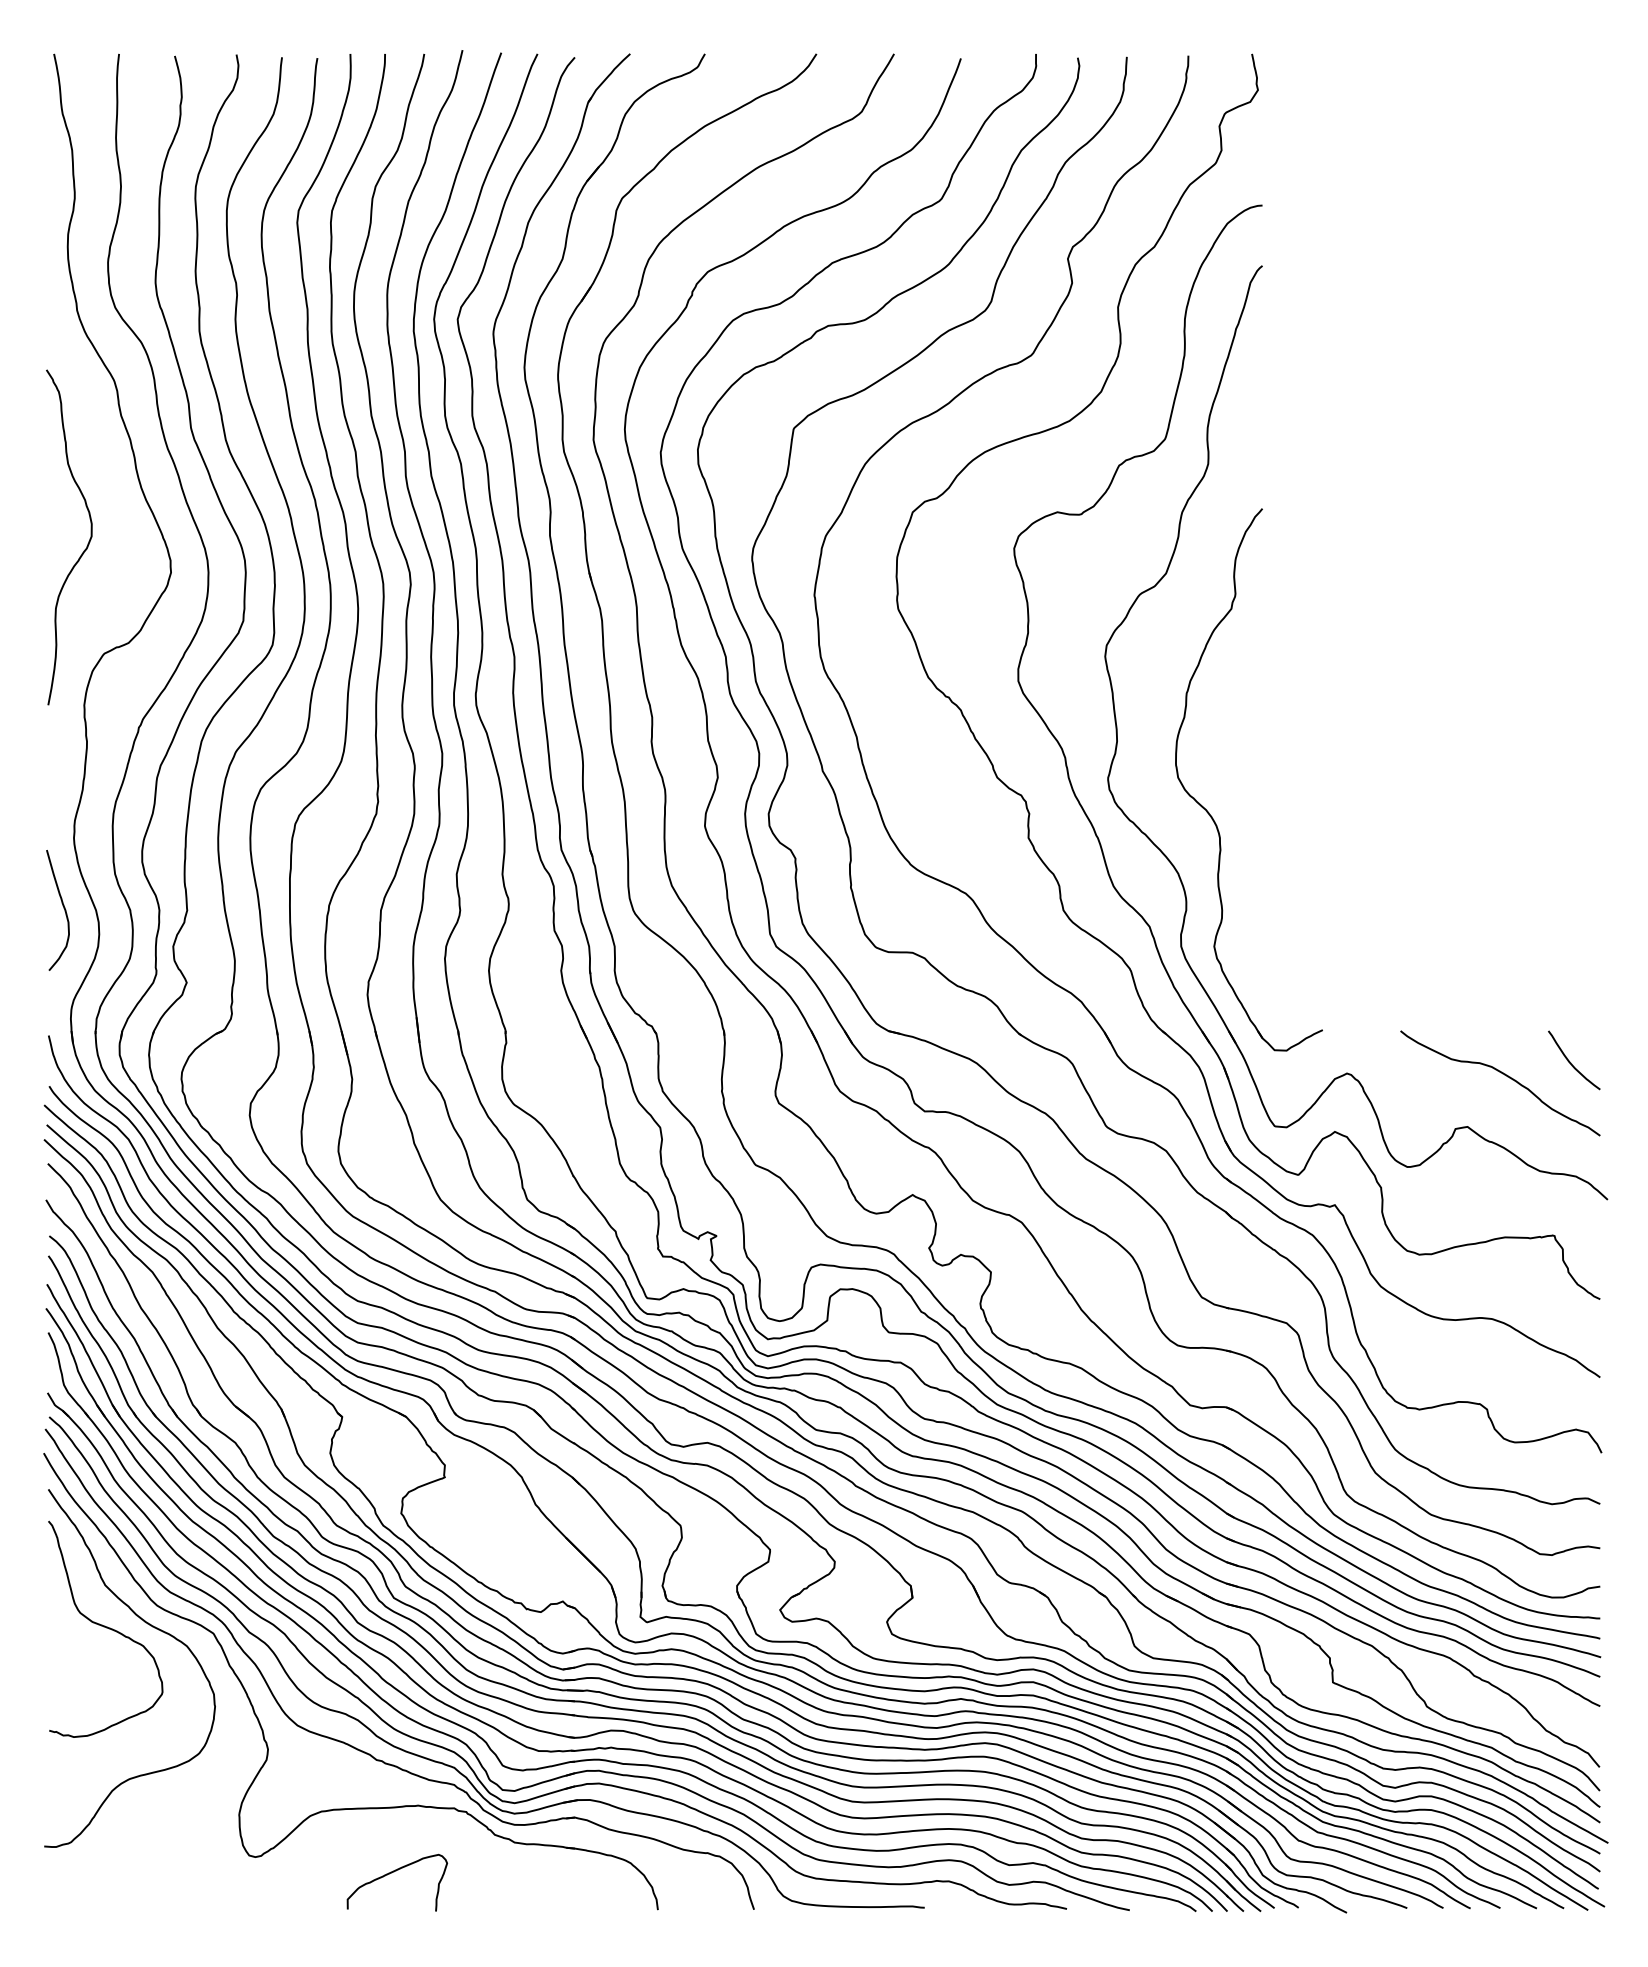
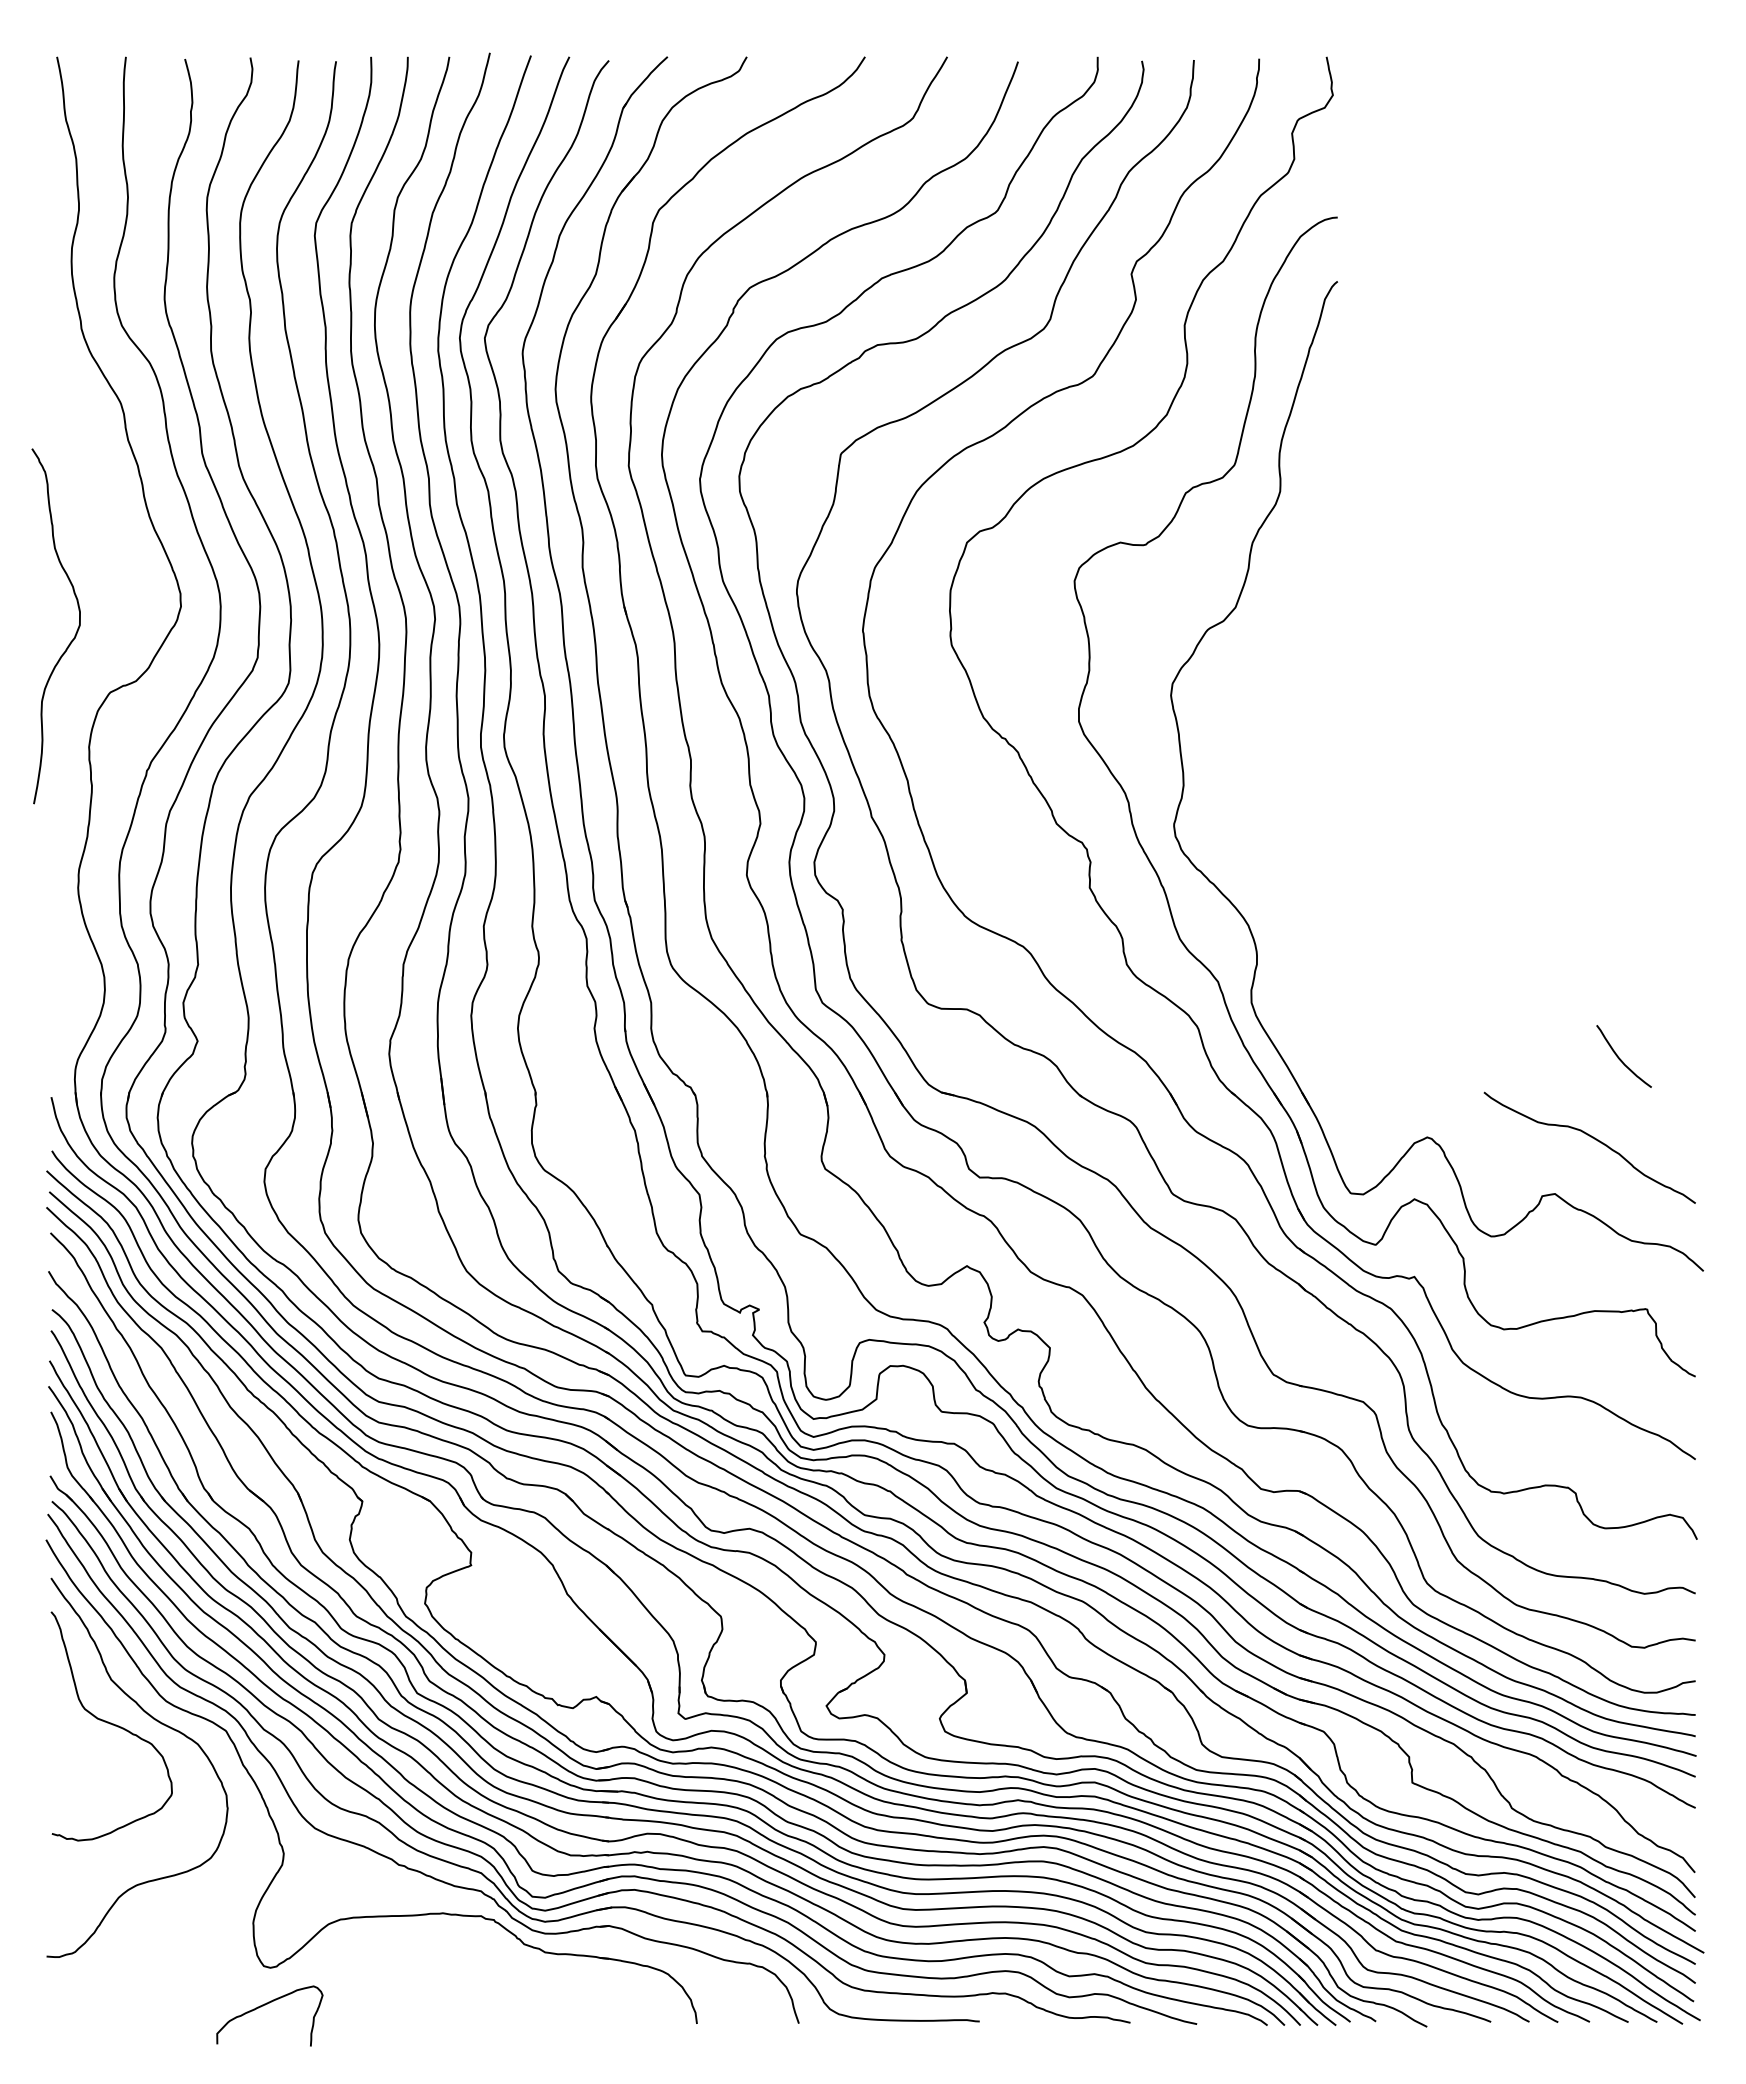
curve: (86, 546) -> (74, 635), moved
part: (1208, 811) -> (1280, 859), removed
curve: (62, 907) -> (66, 961), removed
curve: (1570, 1062) -> (1620, 1058), moved
curve: (393, 1872) -> (265, 2005), moved

